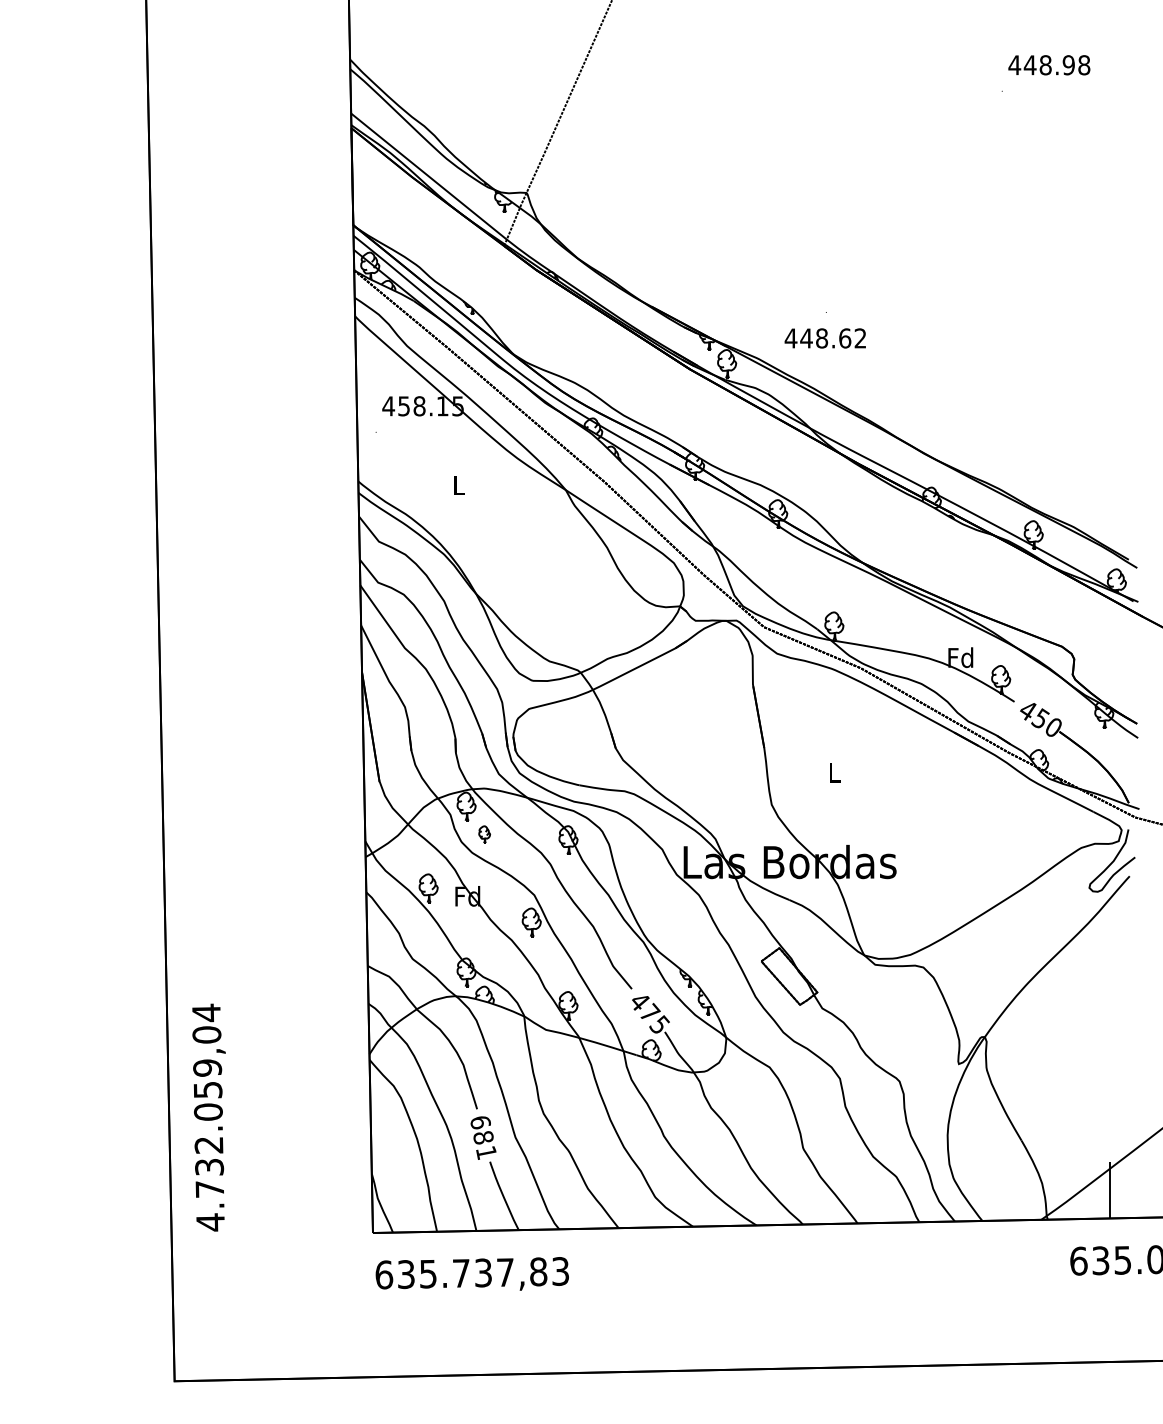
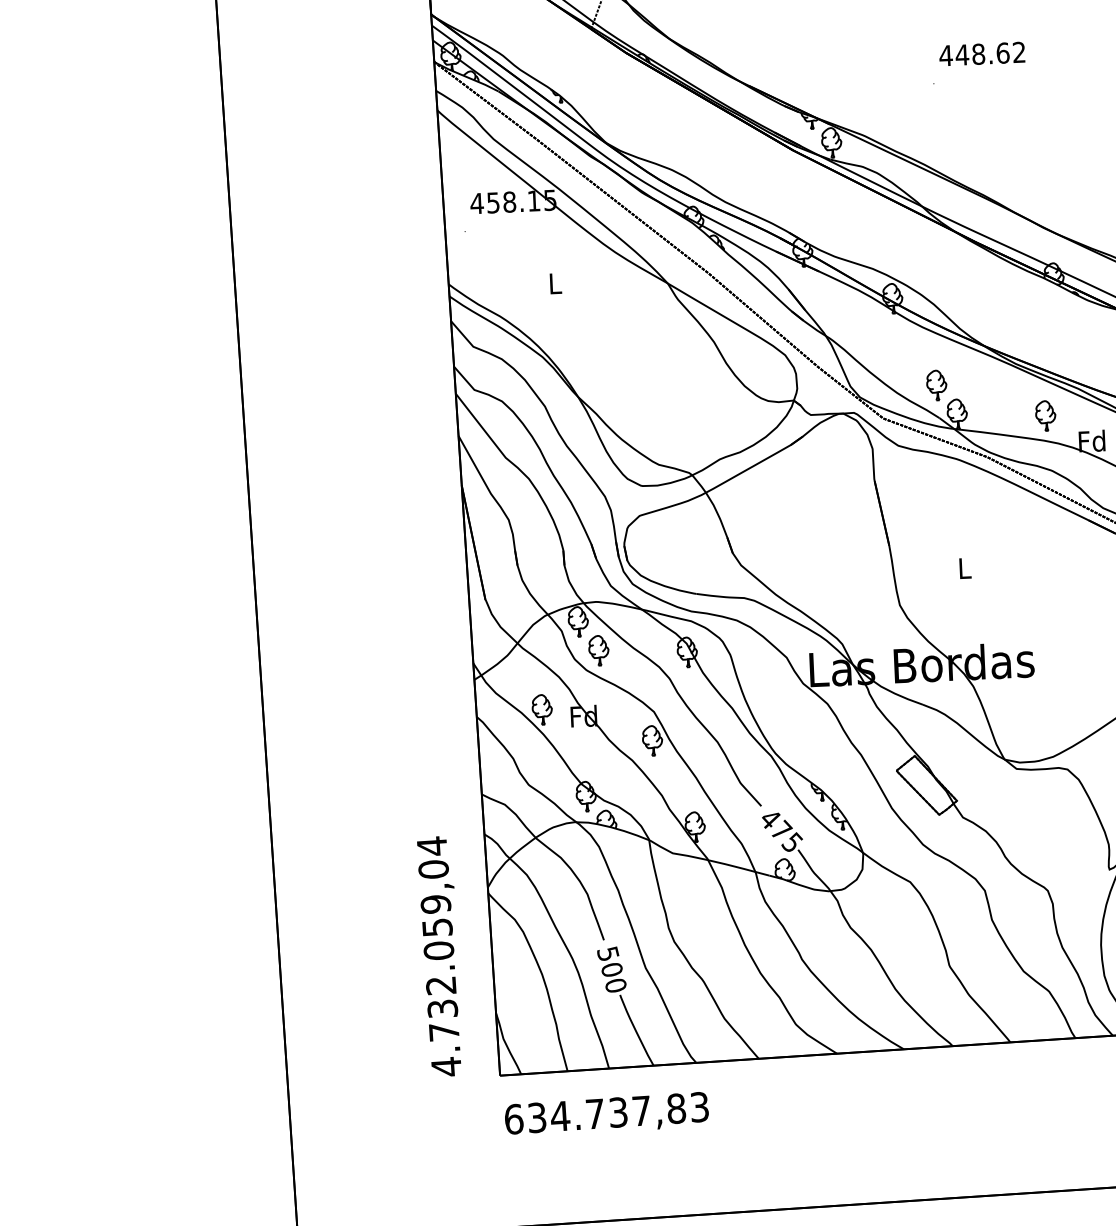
text: (824, 338) -> (981, 54), moved
part: (816, 597) -> (937, 384), added
part: (917, 631) -> (1045, 415), added
part: (484, 834) -> (598, 650), size x1.67
text: (208, 1117) -> (439, 956), moved
text: (483, 1137) -> (612, 969), 681 -> 500
text: (428, 1274) -> (560, 1116), 635.737,83 -> 634.737,83

